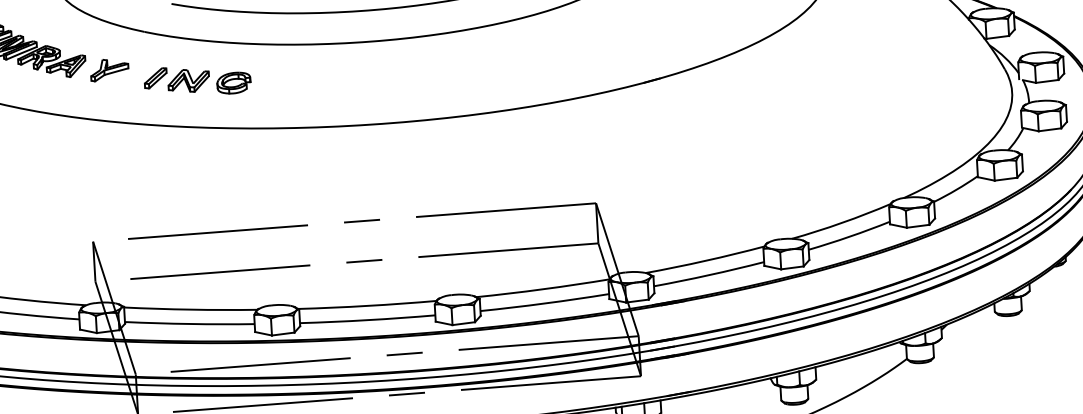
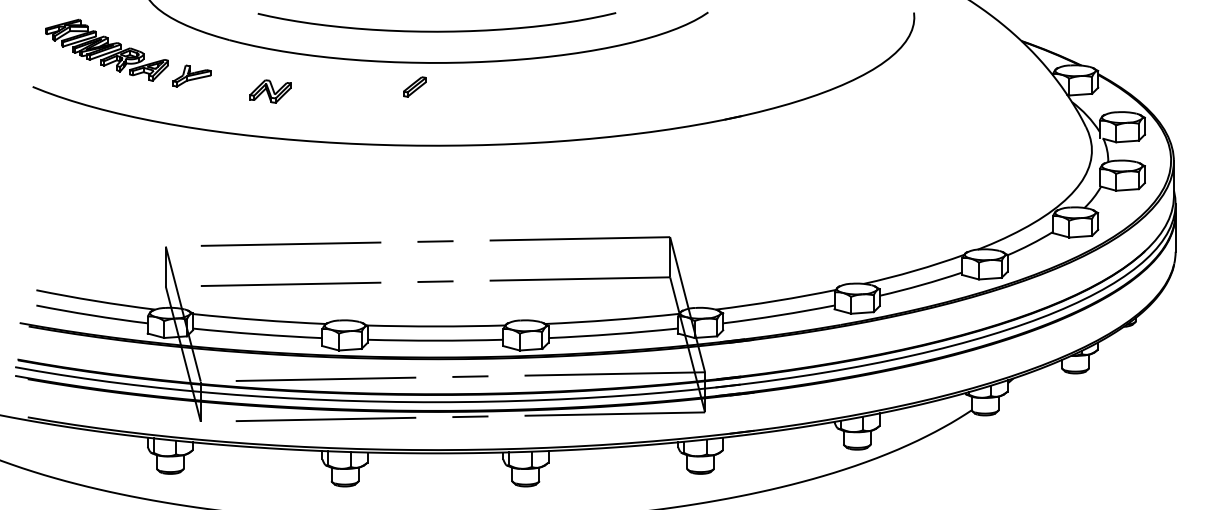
part: (155, 77) -> (414, 86), moved
part: (233, 83) -> (315, 96), removed

